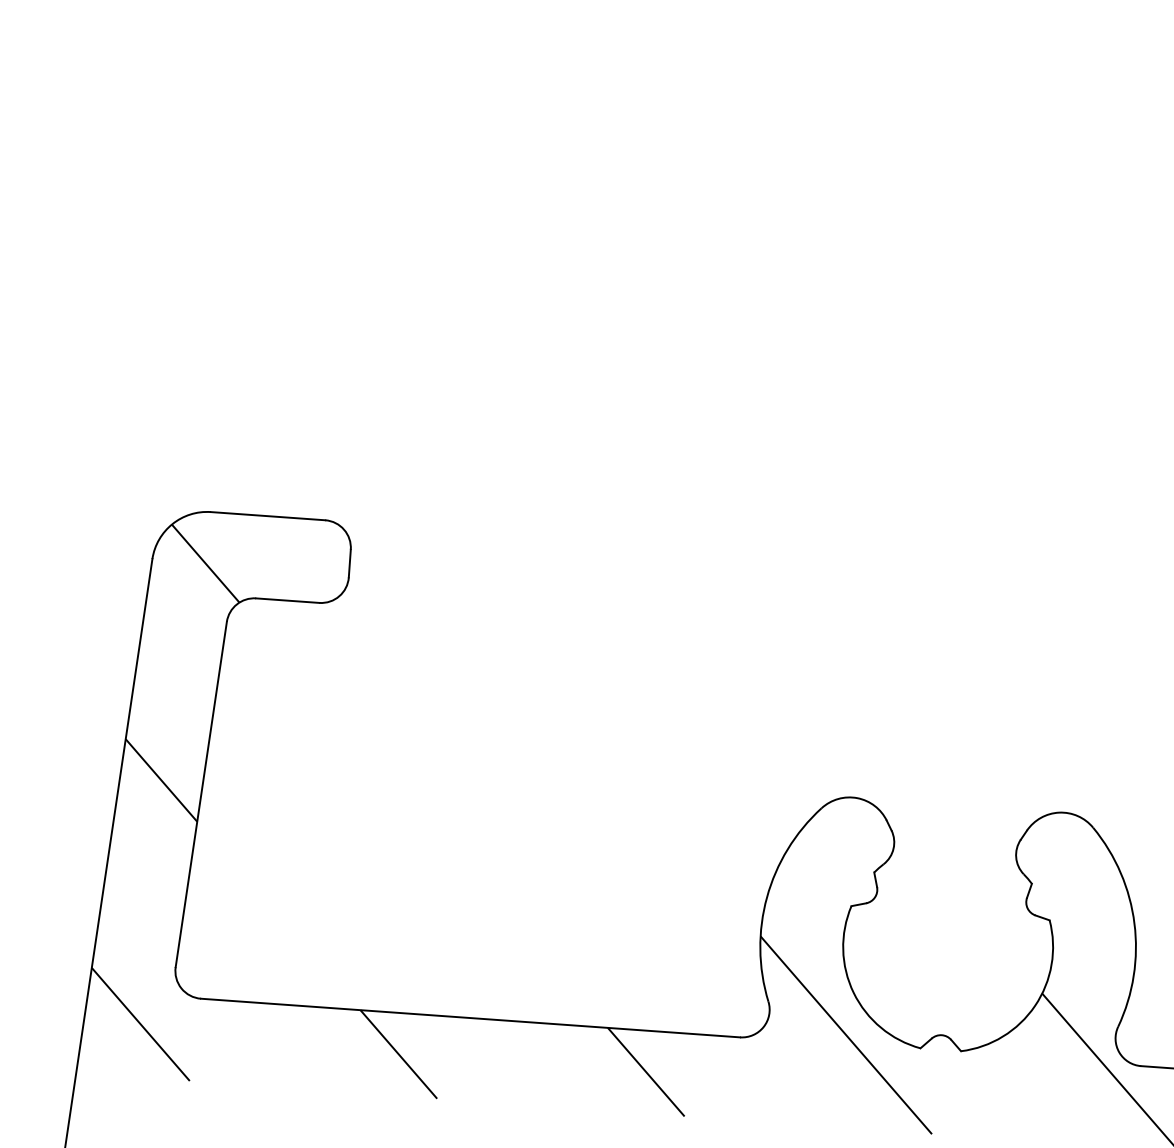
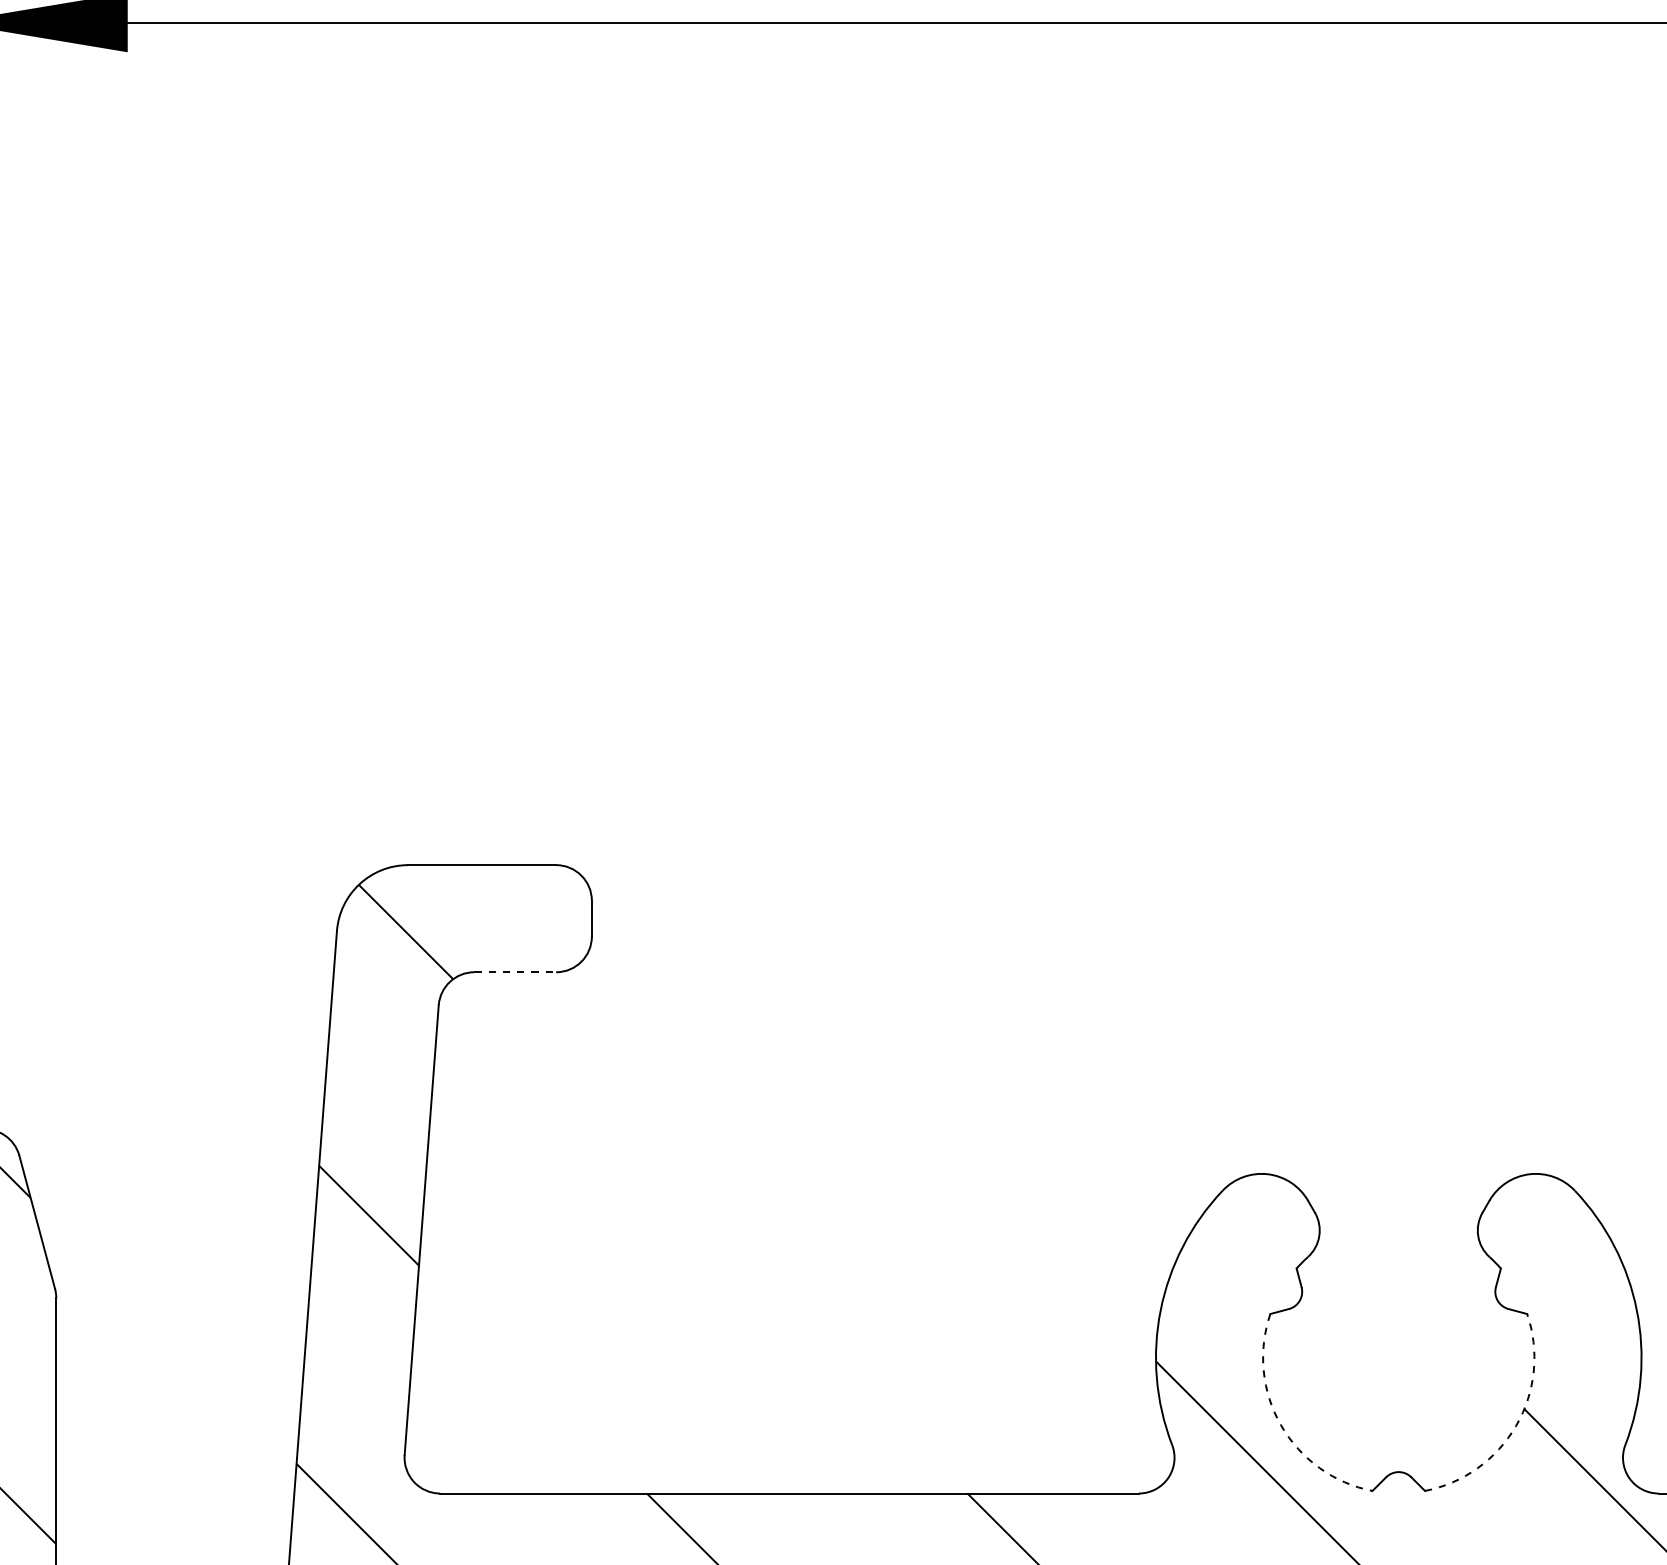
line: (287, 600) -> (515, 972), solid -> dashed
arc: (853, 992) -> (1281, 1425), solid -> dashed
arc: (1035, 1005) -> (1516, 1425), solid -> dashed

